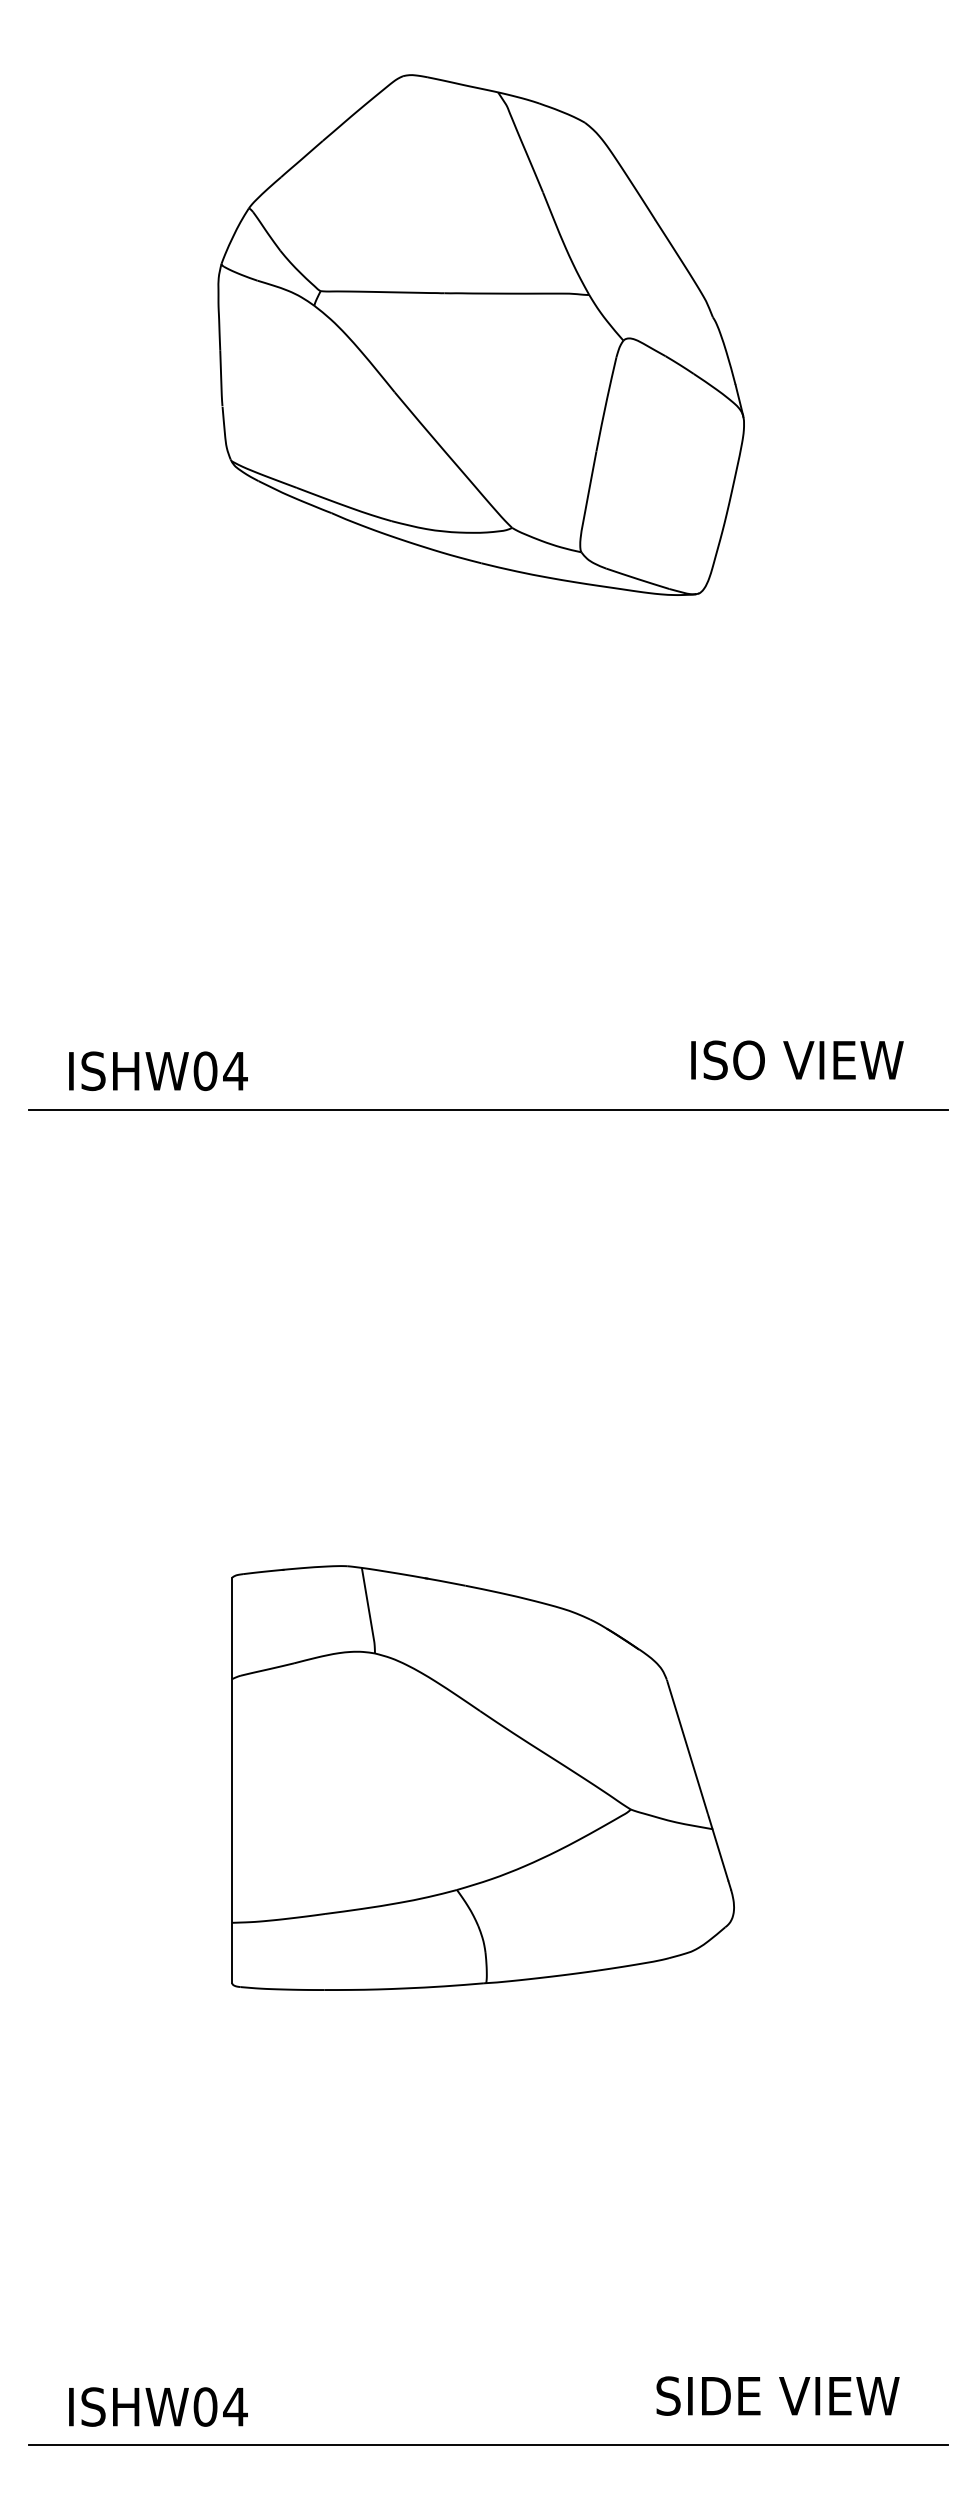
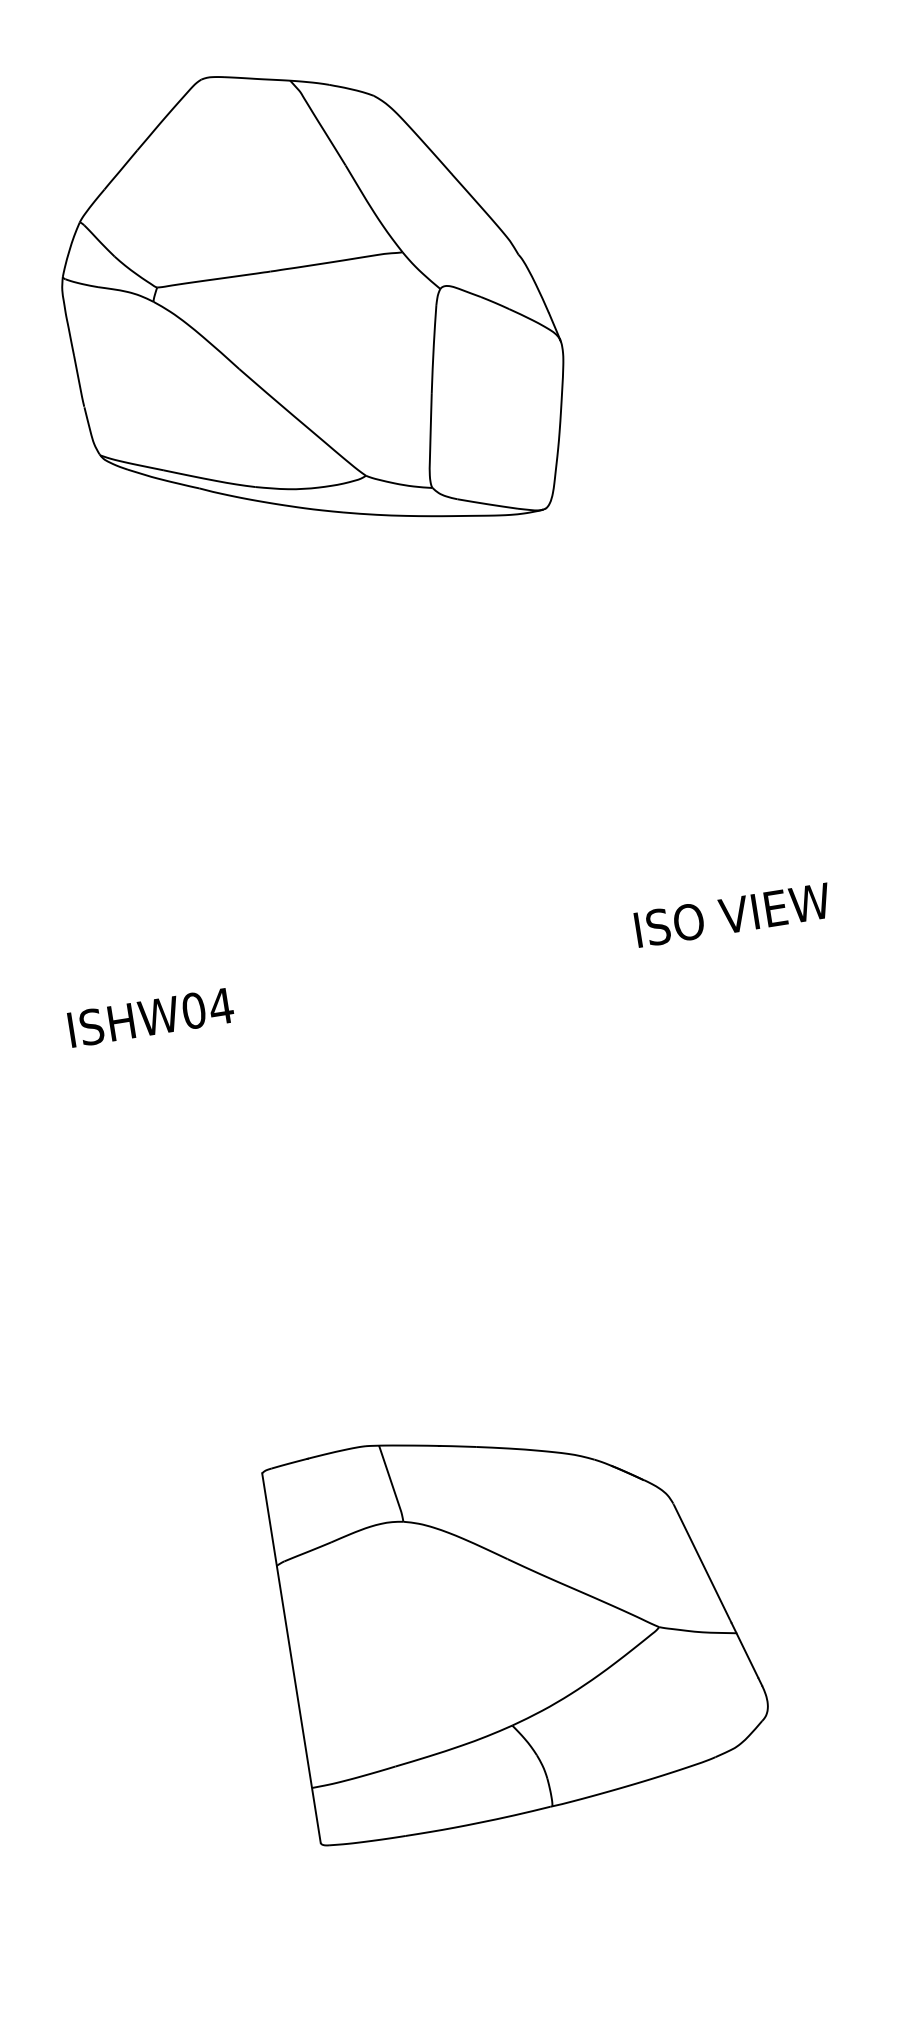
text: (797, 1060) -> (733, 915), moved
text: (158, 1071) -> (151, 1017), moved
line: (488, 1109) -> (428, 1009), removed

